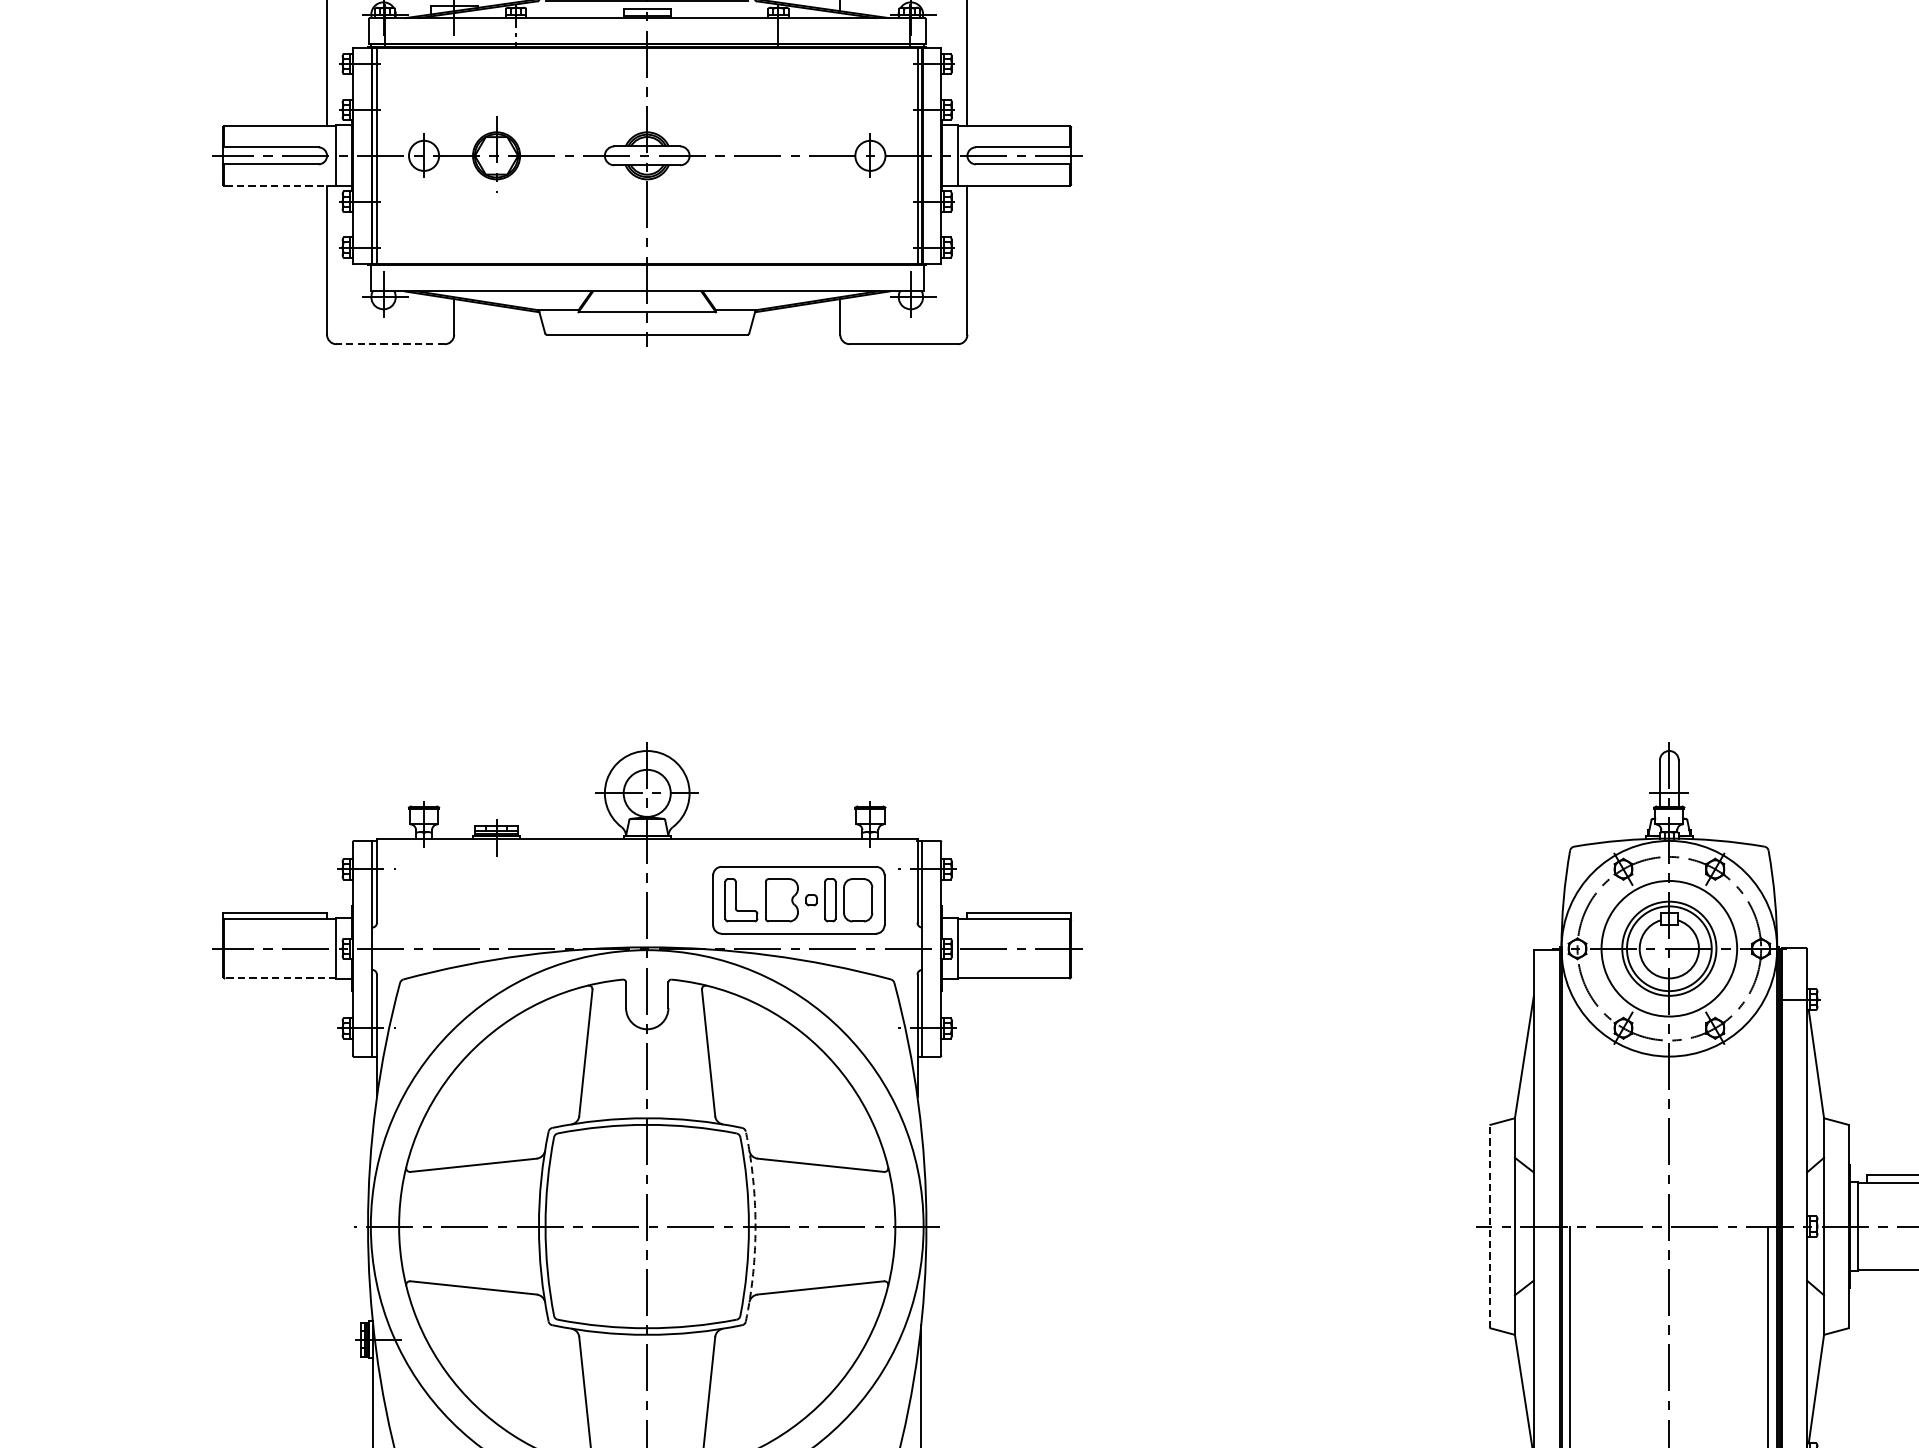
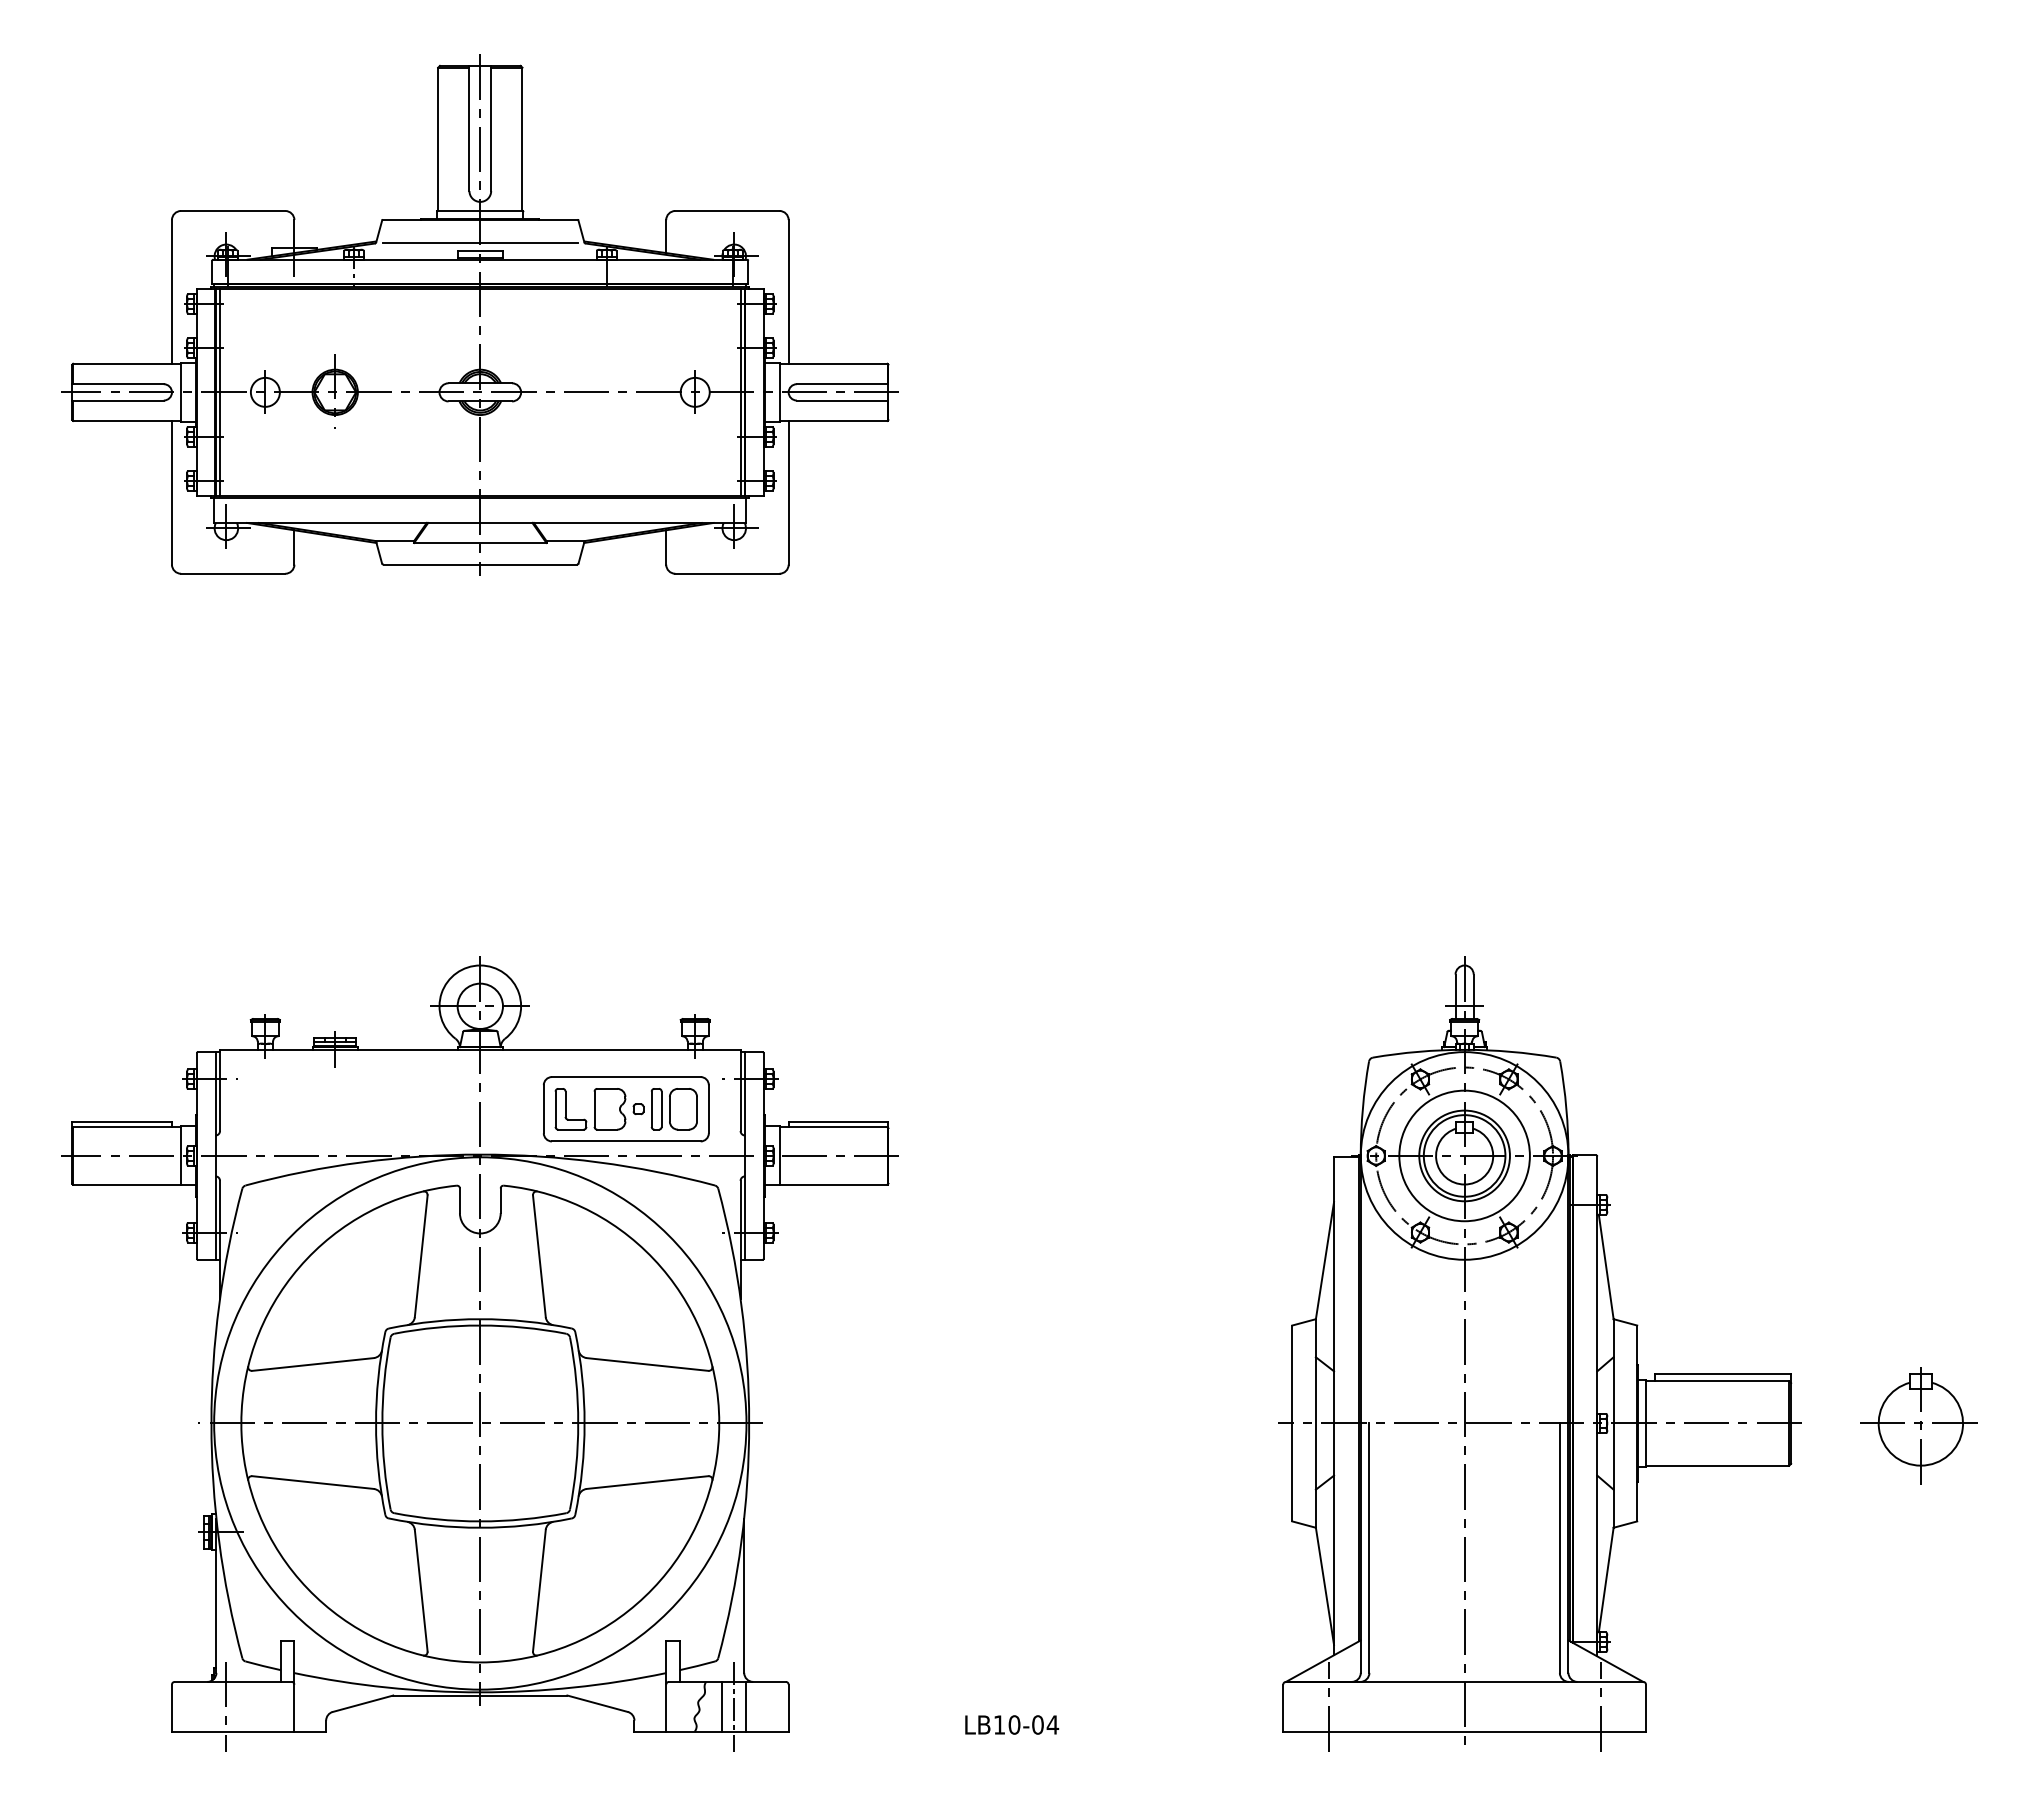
line: (279, 185) -> (126, 420), dashed -> solid
line: (389, 343) -> (232, 573), dashed -> solid
line: (280, 978) -> (127, 1184), dashed -> solid
arc: (755, 1226) -> (584, 1423), dashed -> solid
line: (1490, 1226) -> (1292, 1423), dashed -> solid

